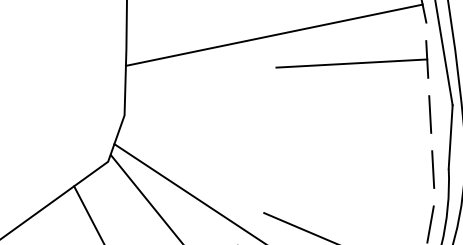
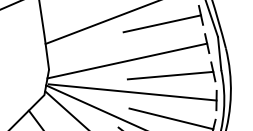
line: (275, 121) -> (127, 60), added
line: (351, 163) -> (170, 75), added
line: (274, 183) -> (132, 92), added

